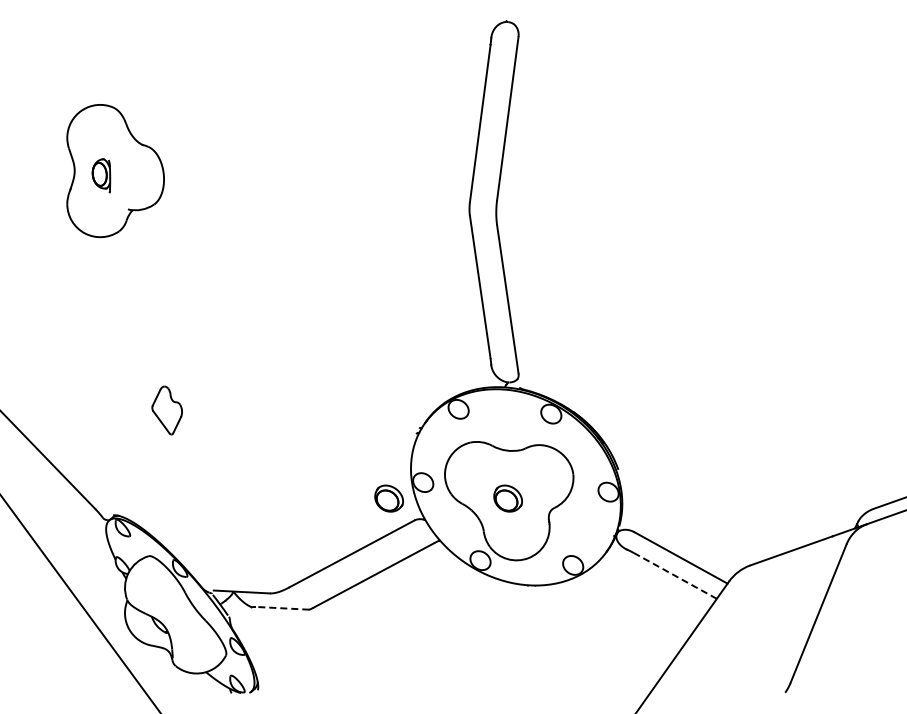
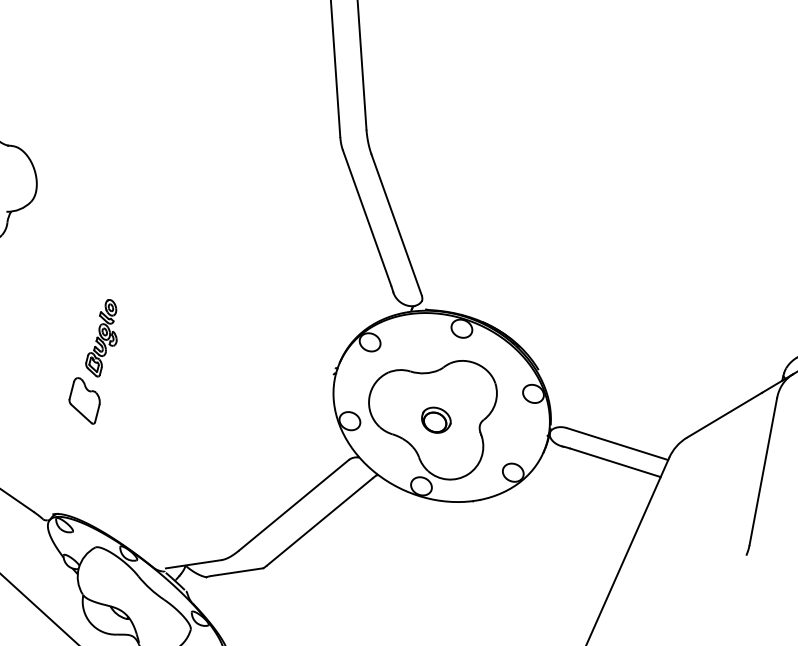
part: (196, 352) -> (101, 338), added
part: (388, 498) -> (318, 443), removed
line: (675, 575) -> (615, 462), dashed -> solid
line: (282, 608) -> (236, 572), dashed -> solid

